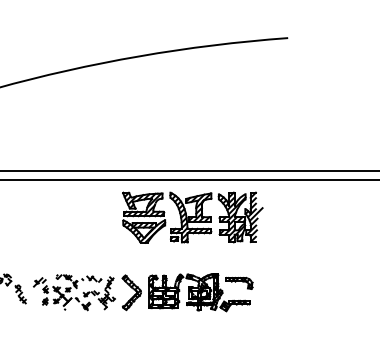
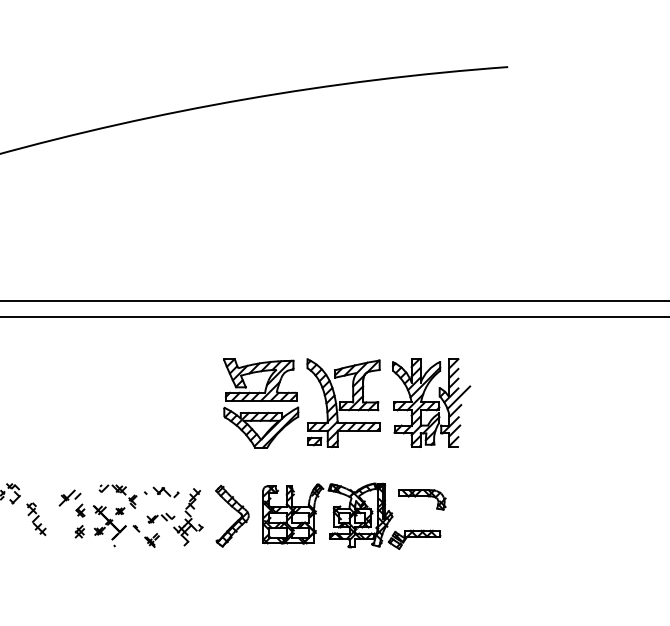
part: (192, 217) -> (346, 402), moved

